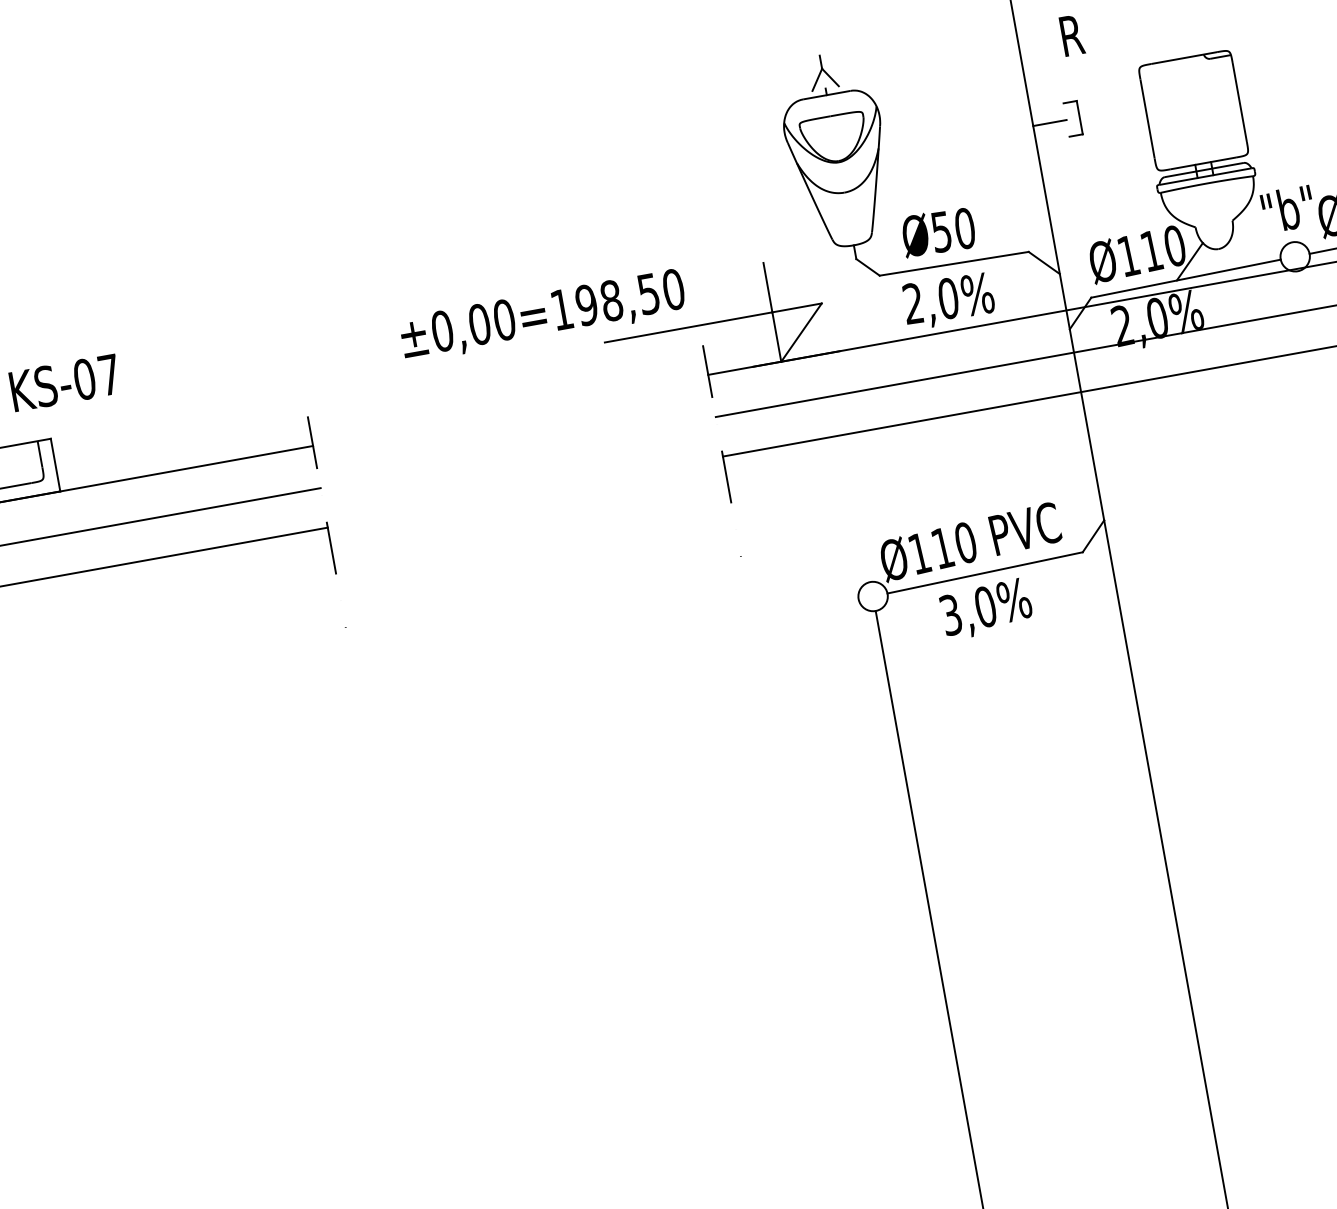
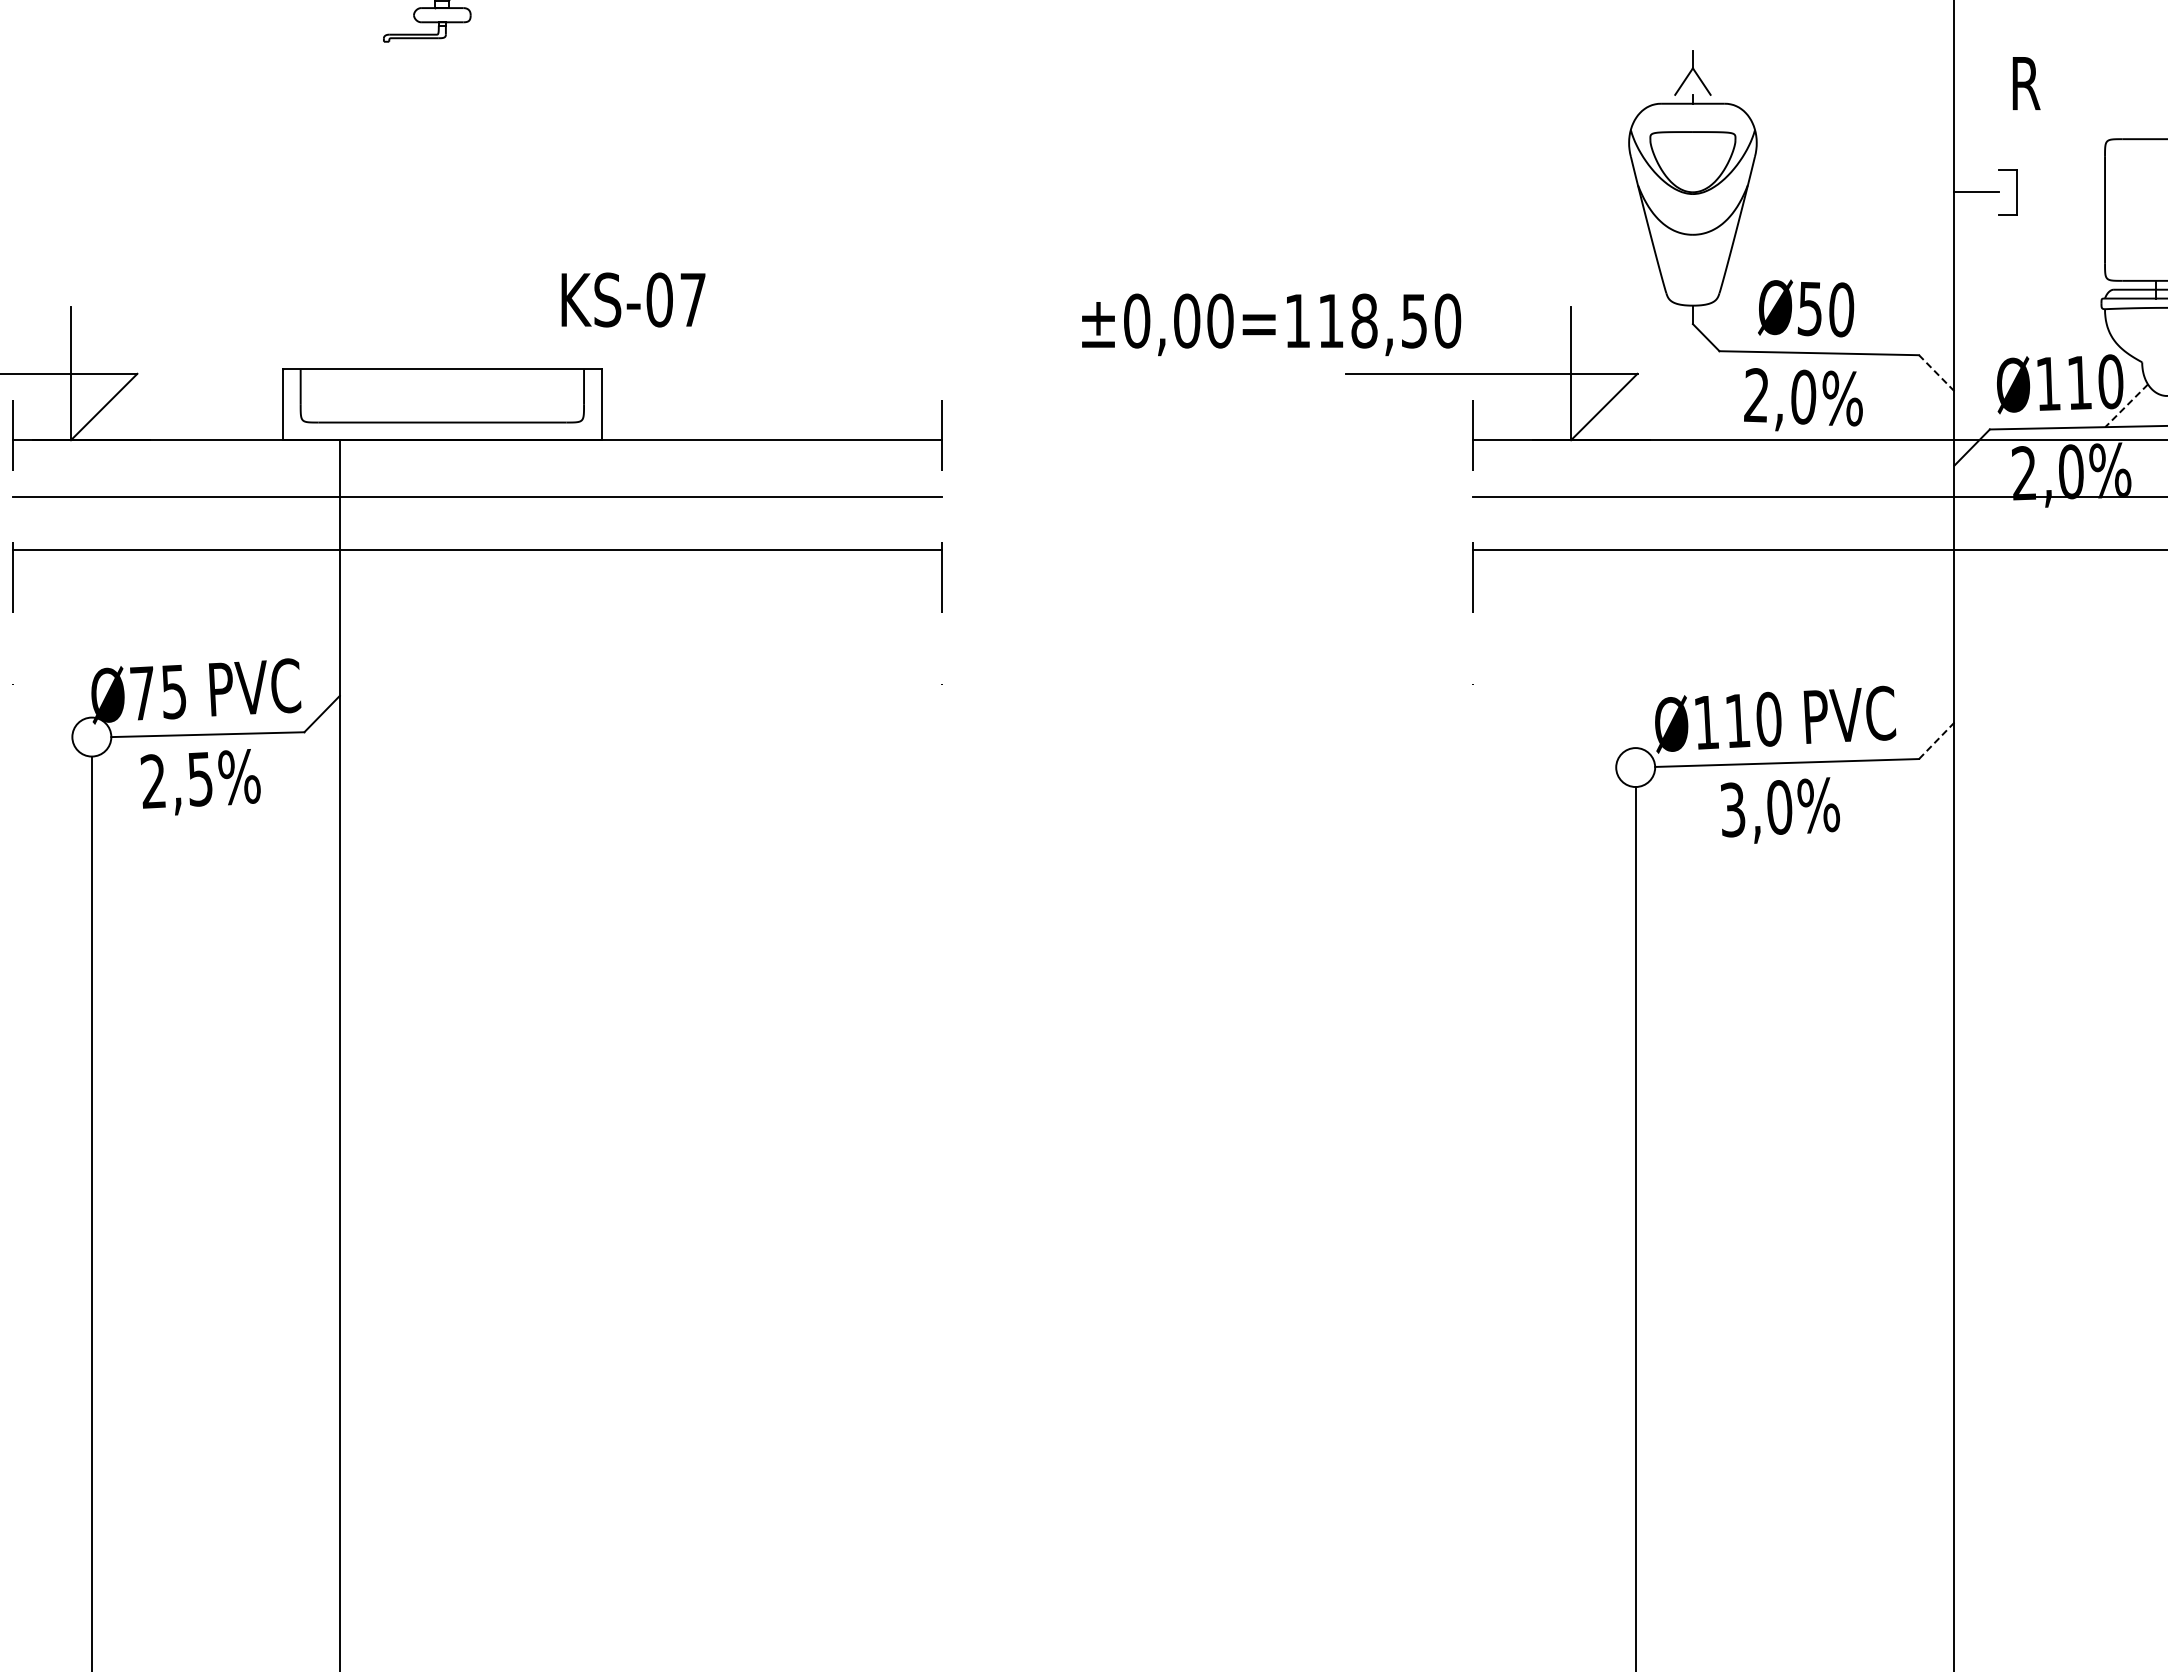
line: (1043, 262) -> (1936, 372), solid -> dashed
line: (1189, 262) -> (2126, 406), solid -> dashed
text: (586, 304) -> (1330, 320), ±0,00=198,50 -> ±0,00=118,50
line: (1093, 536) -> (1937, 740), solid -> dashed

